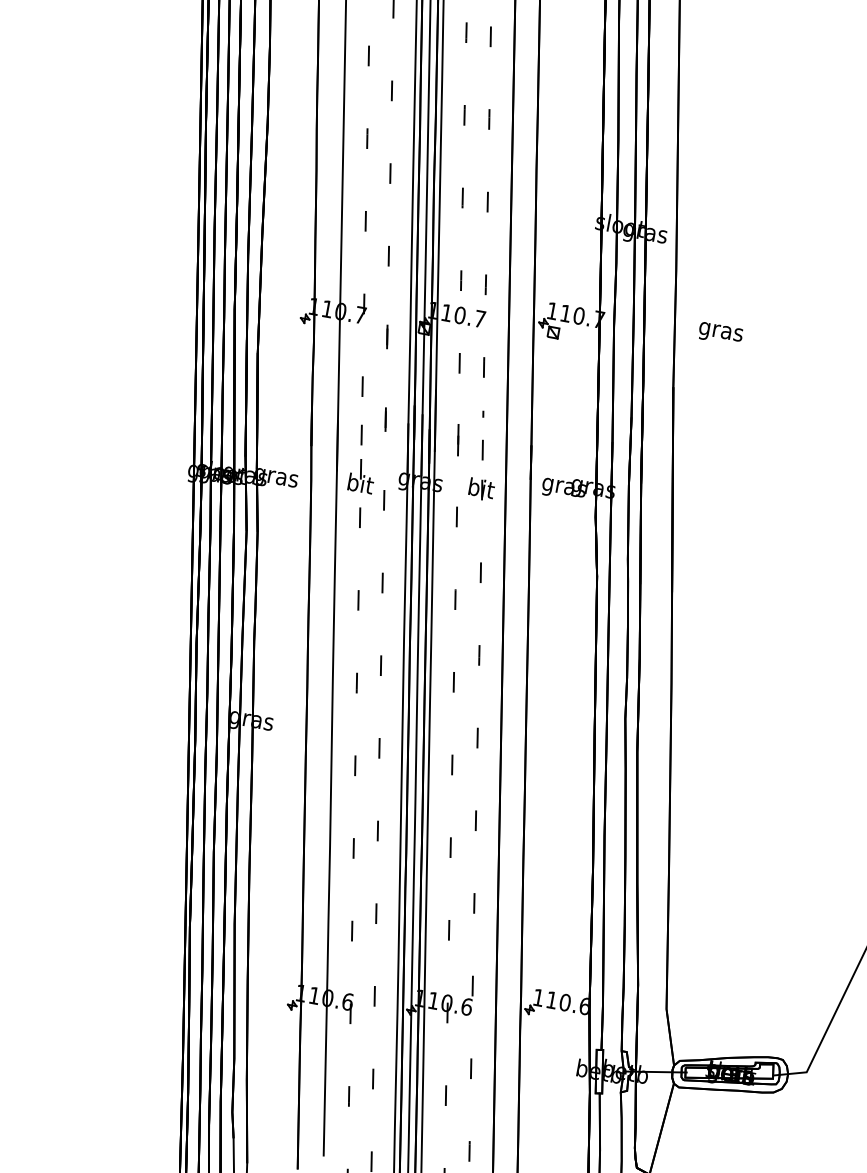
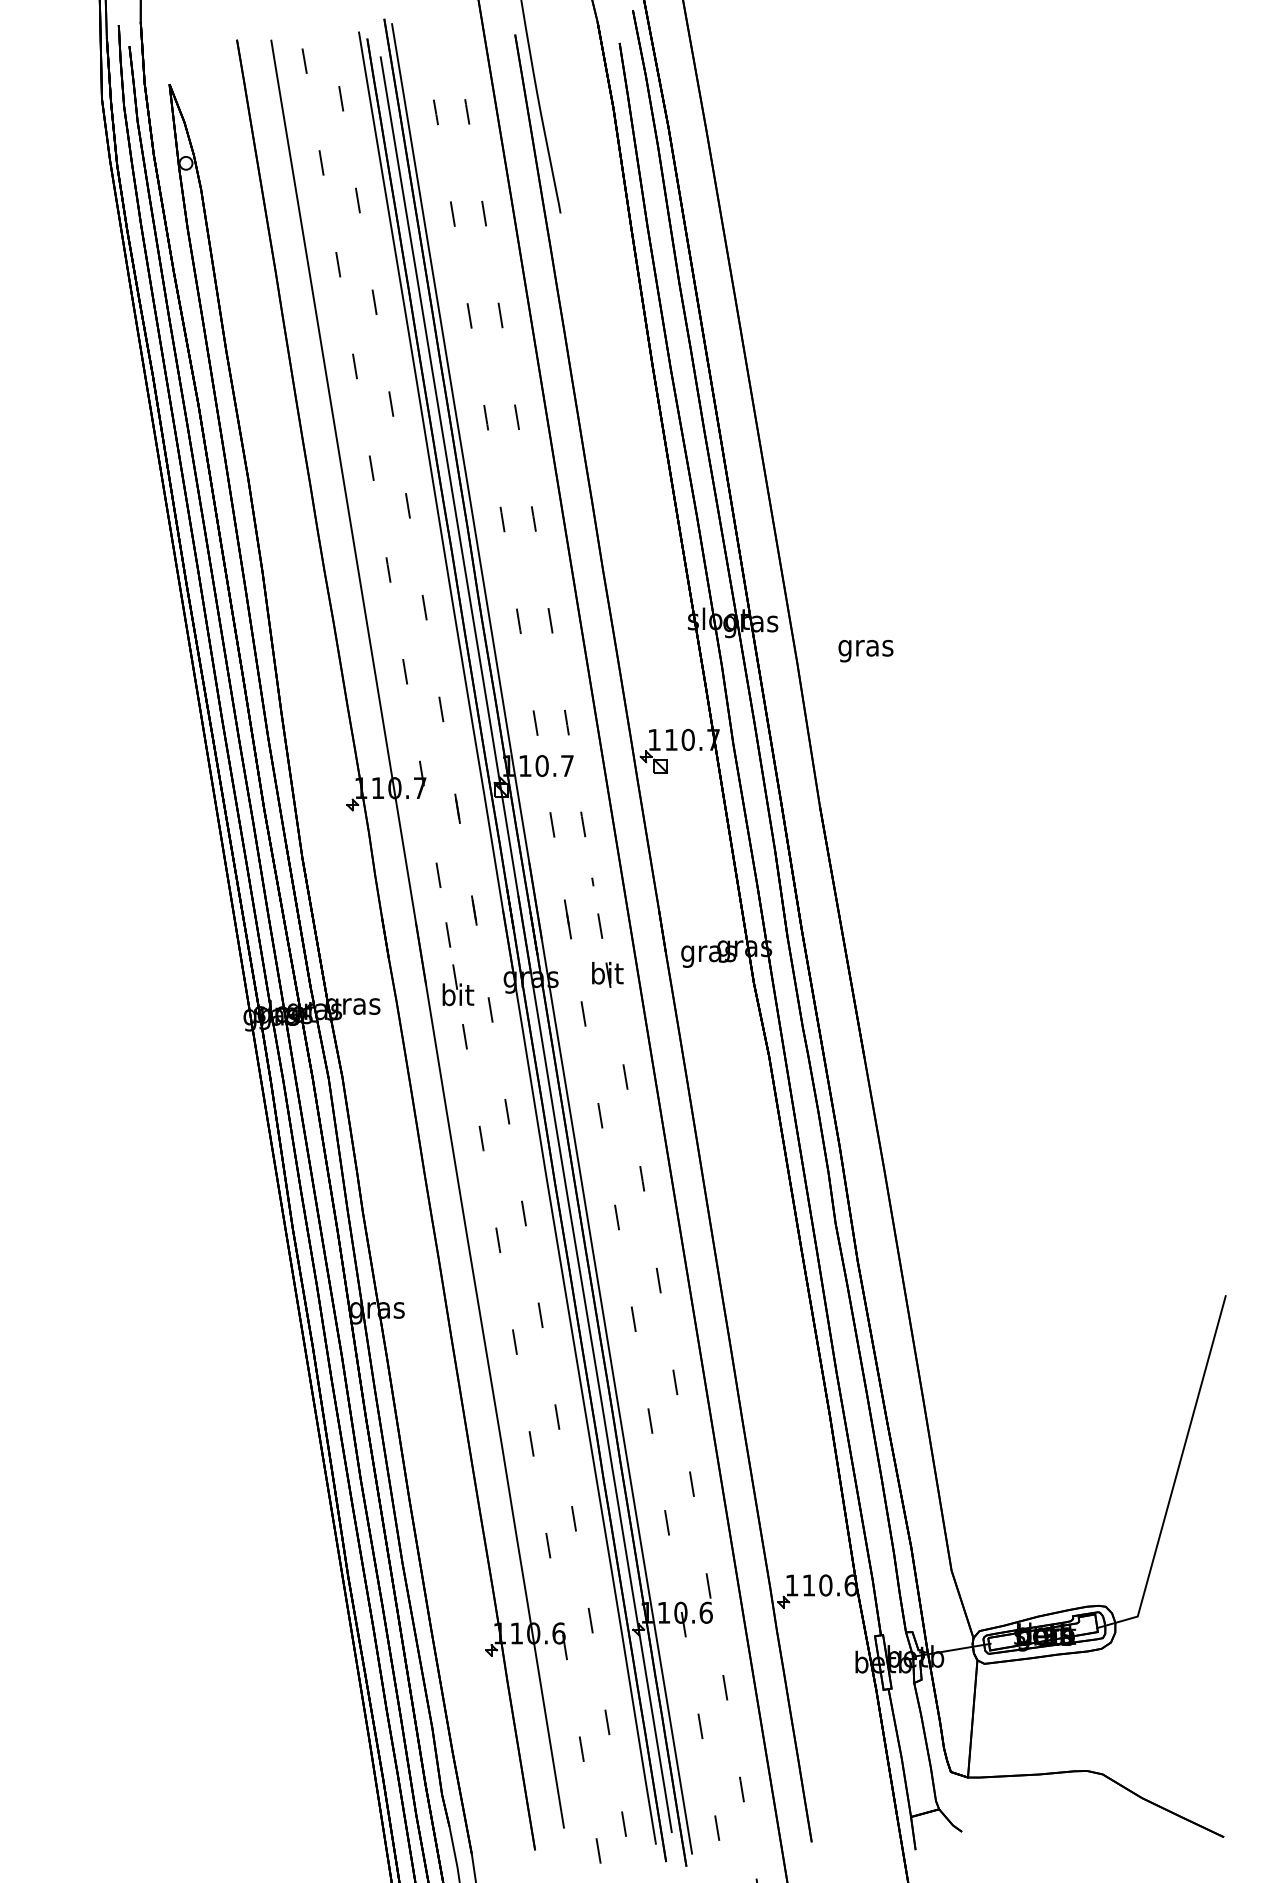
text: (720, 334) -> (865, 651), moved

